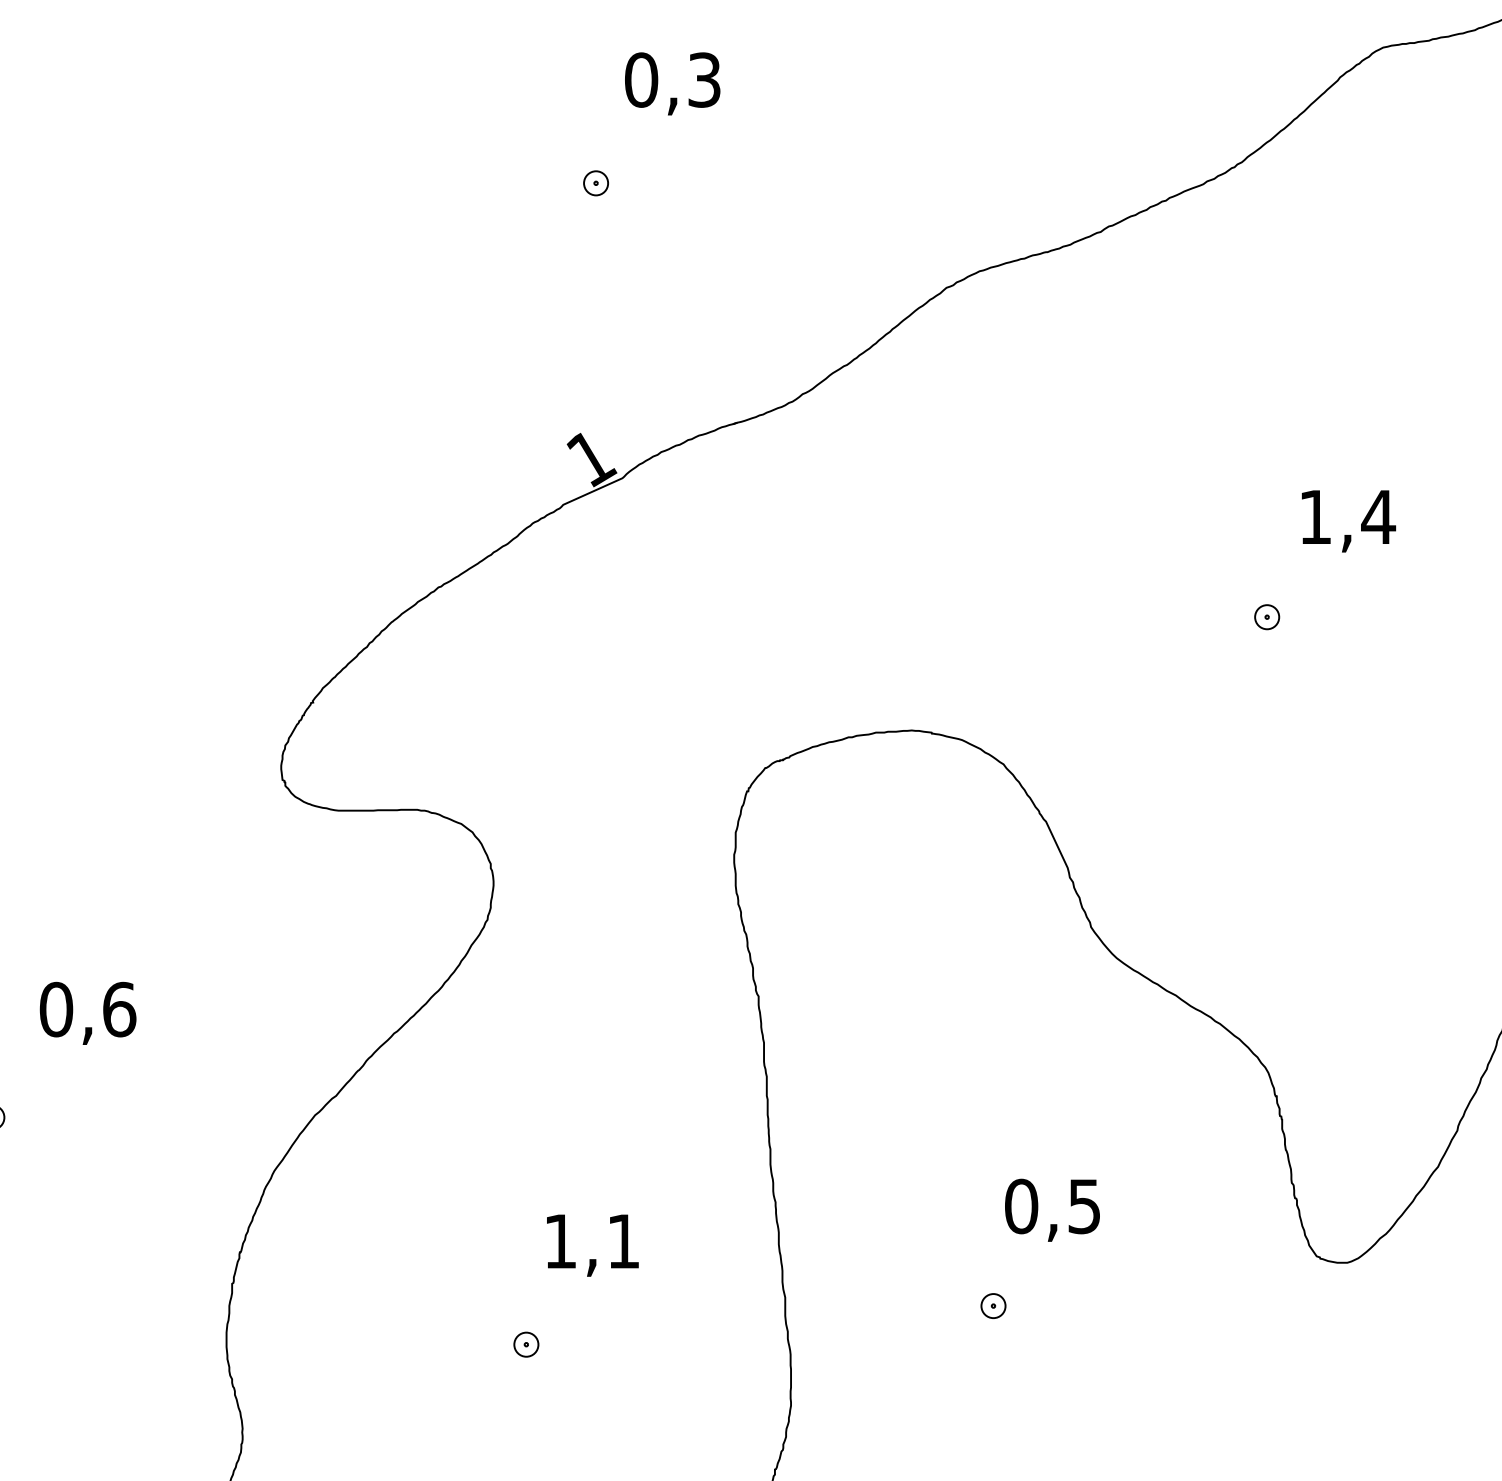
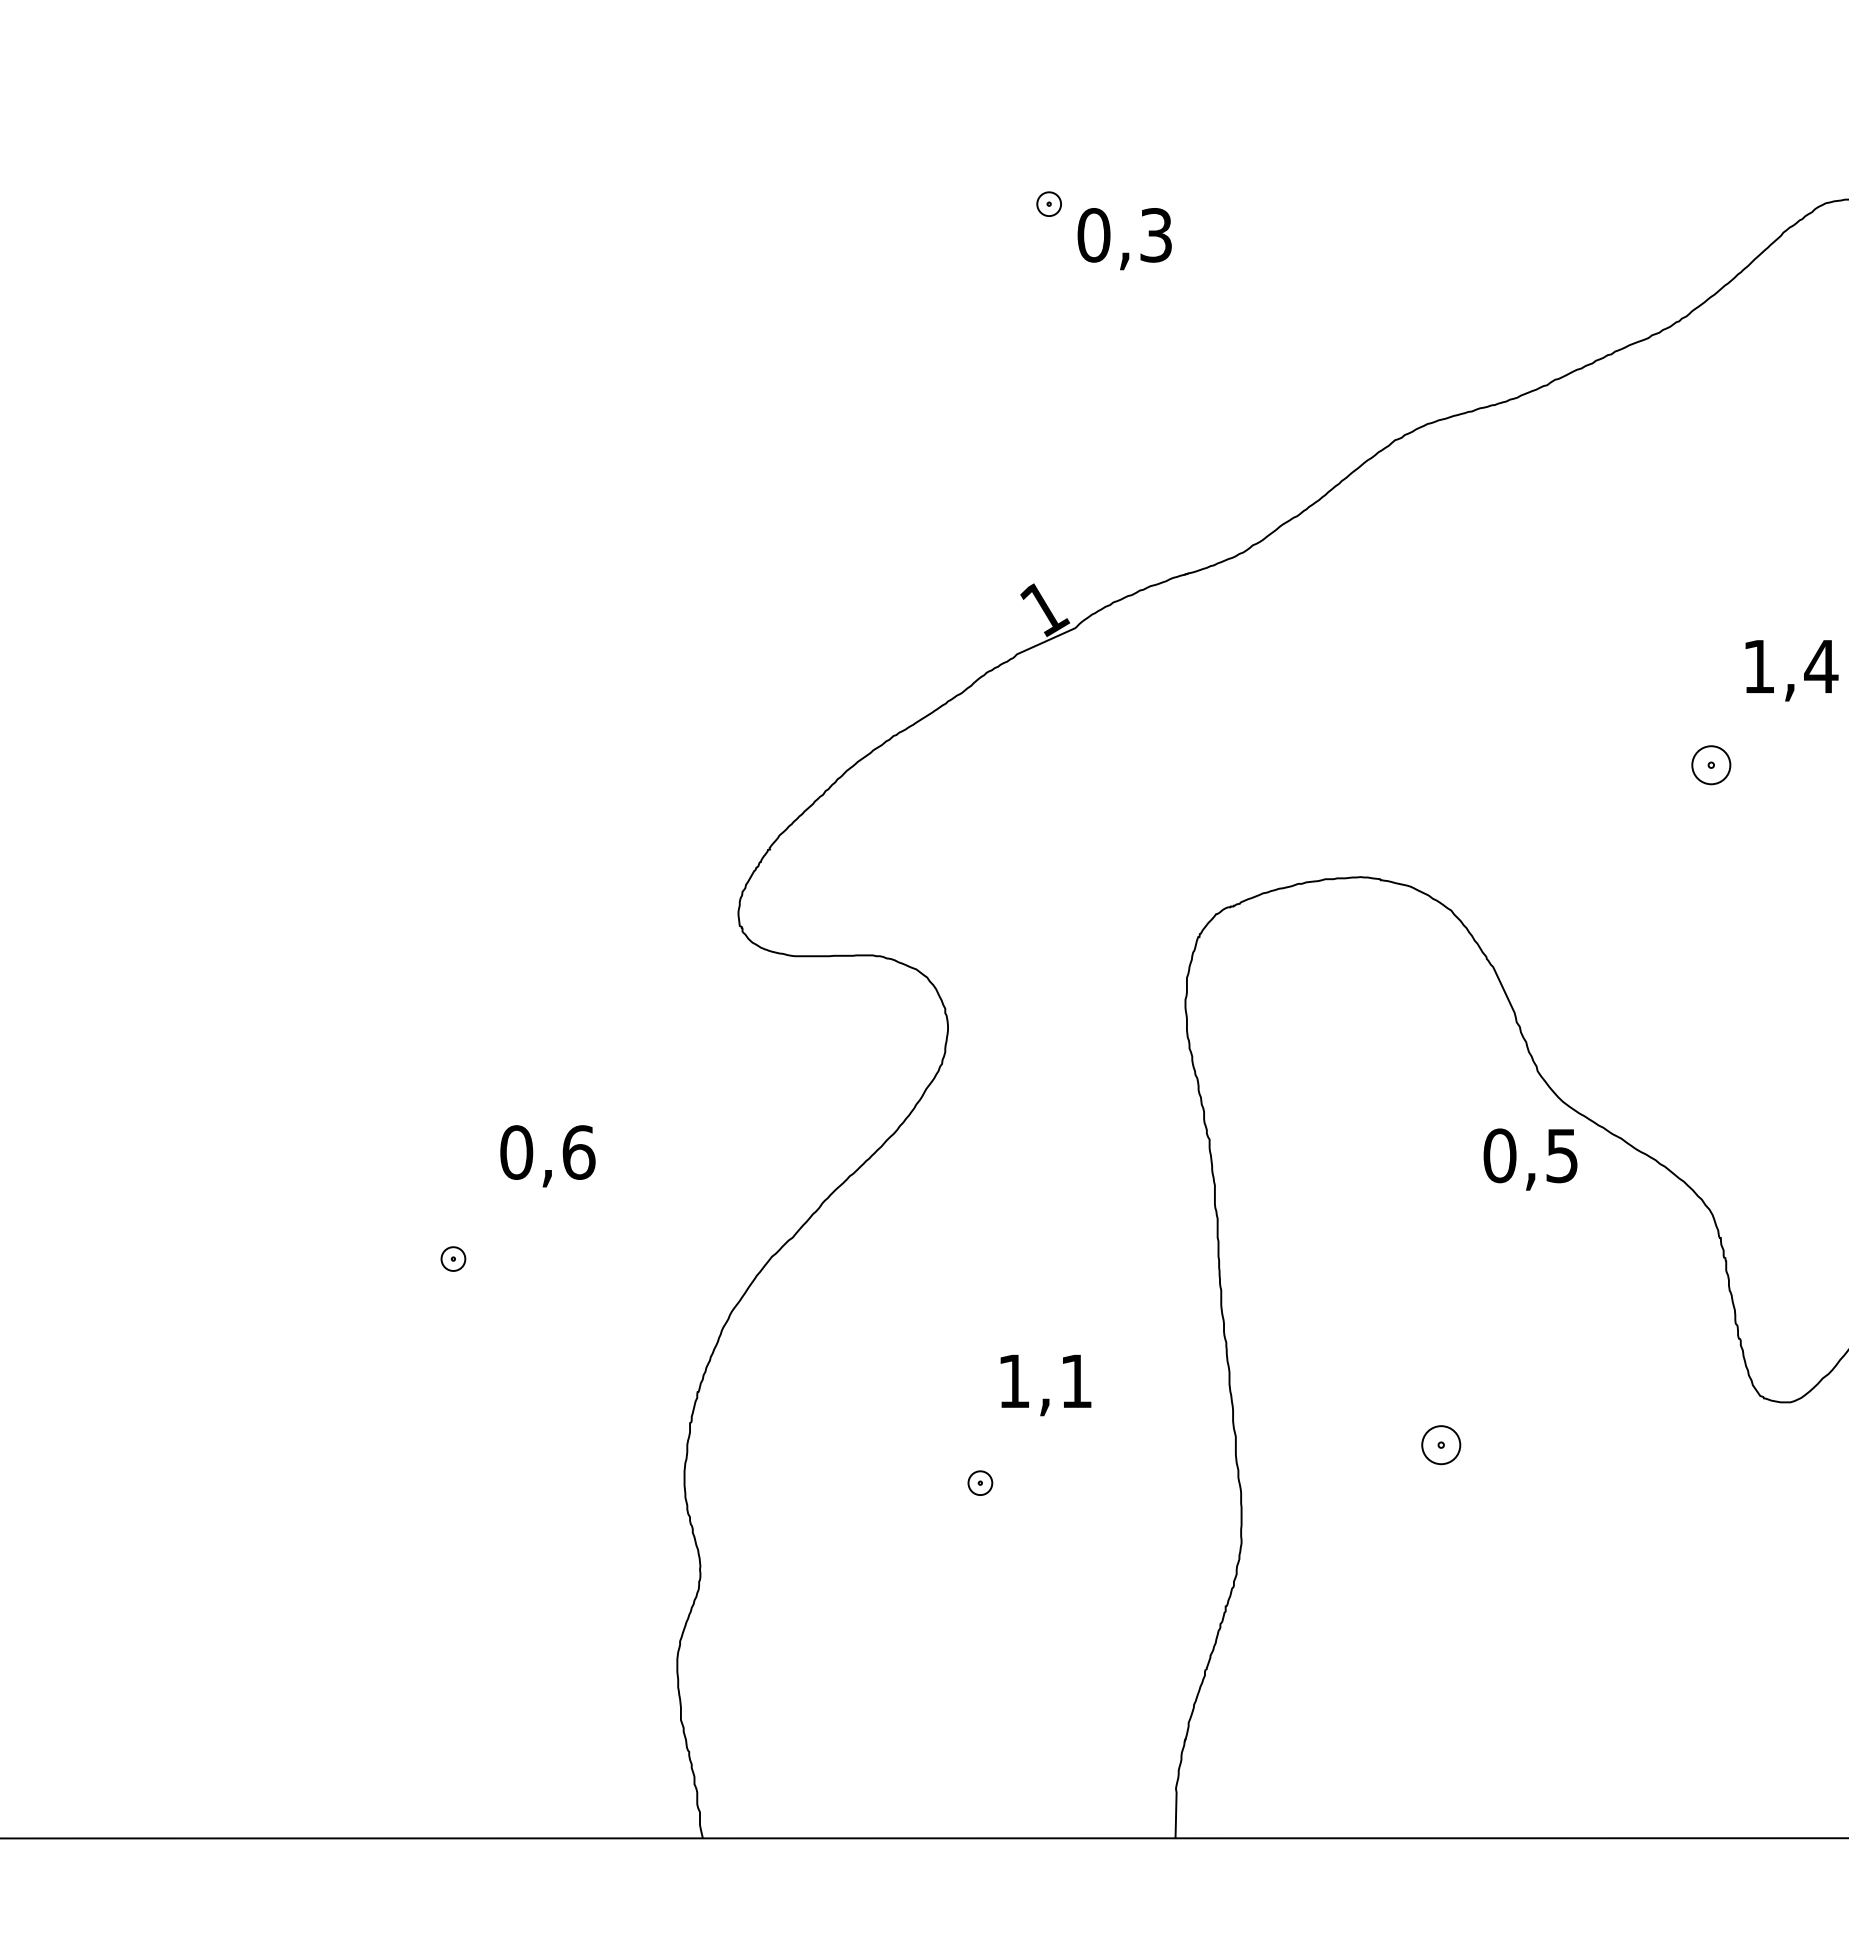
part: (595, 182) -> (1048, 203), moved
part: (1267, 617) -> (1711, 765), size x1.6
text: (1052, 1210) -> (1530, 1159), moved
part: (993, 1305) -> (1441, 1444), size x1.6

